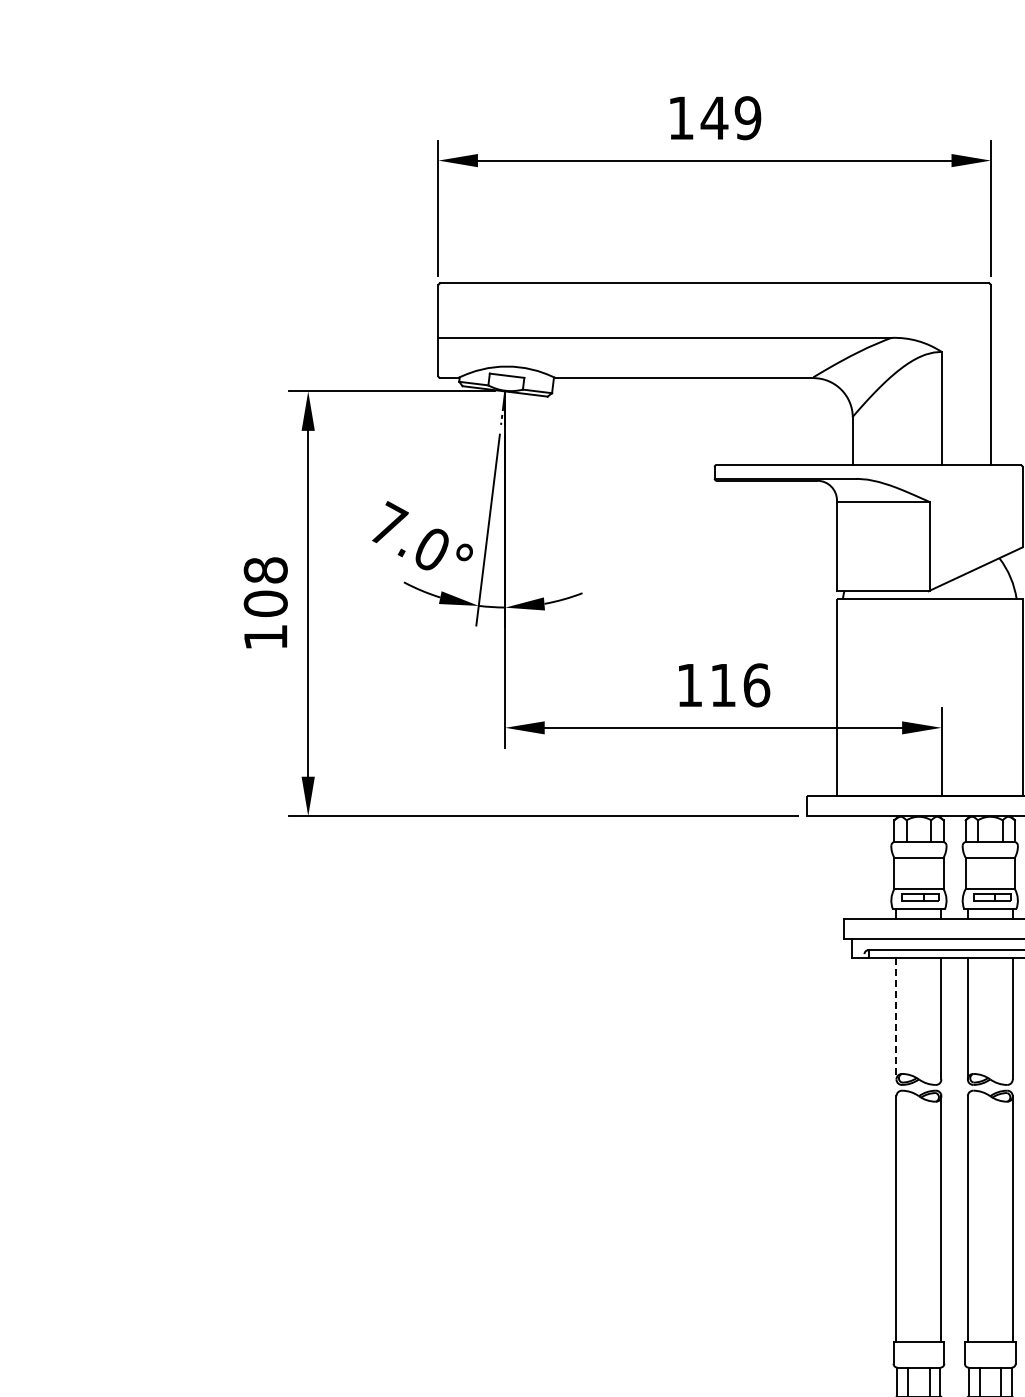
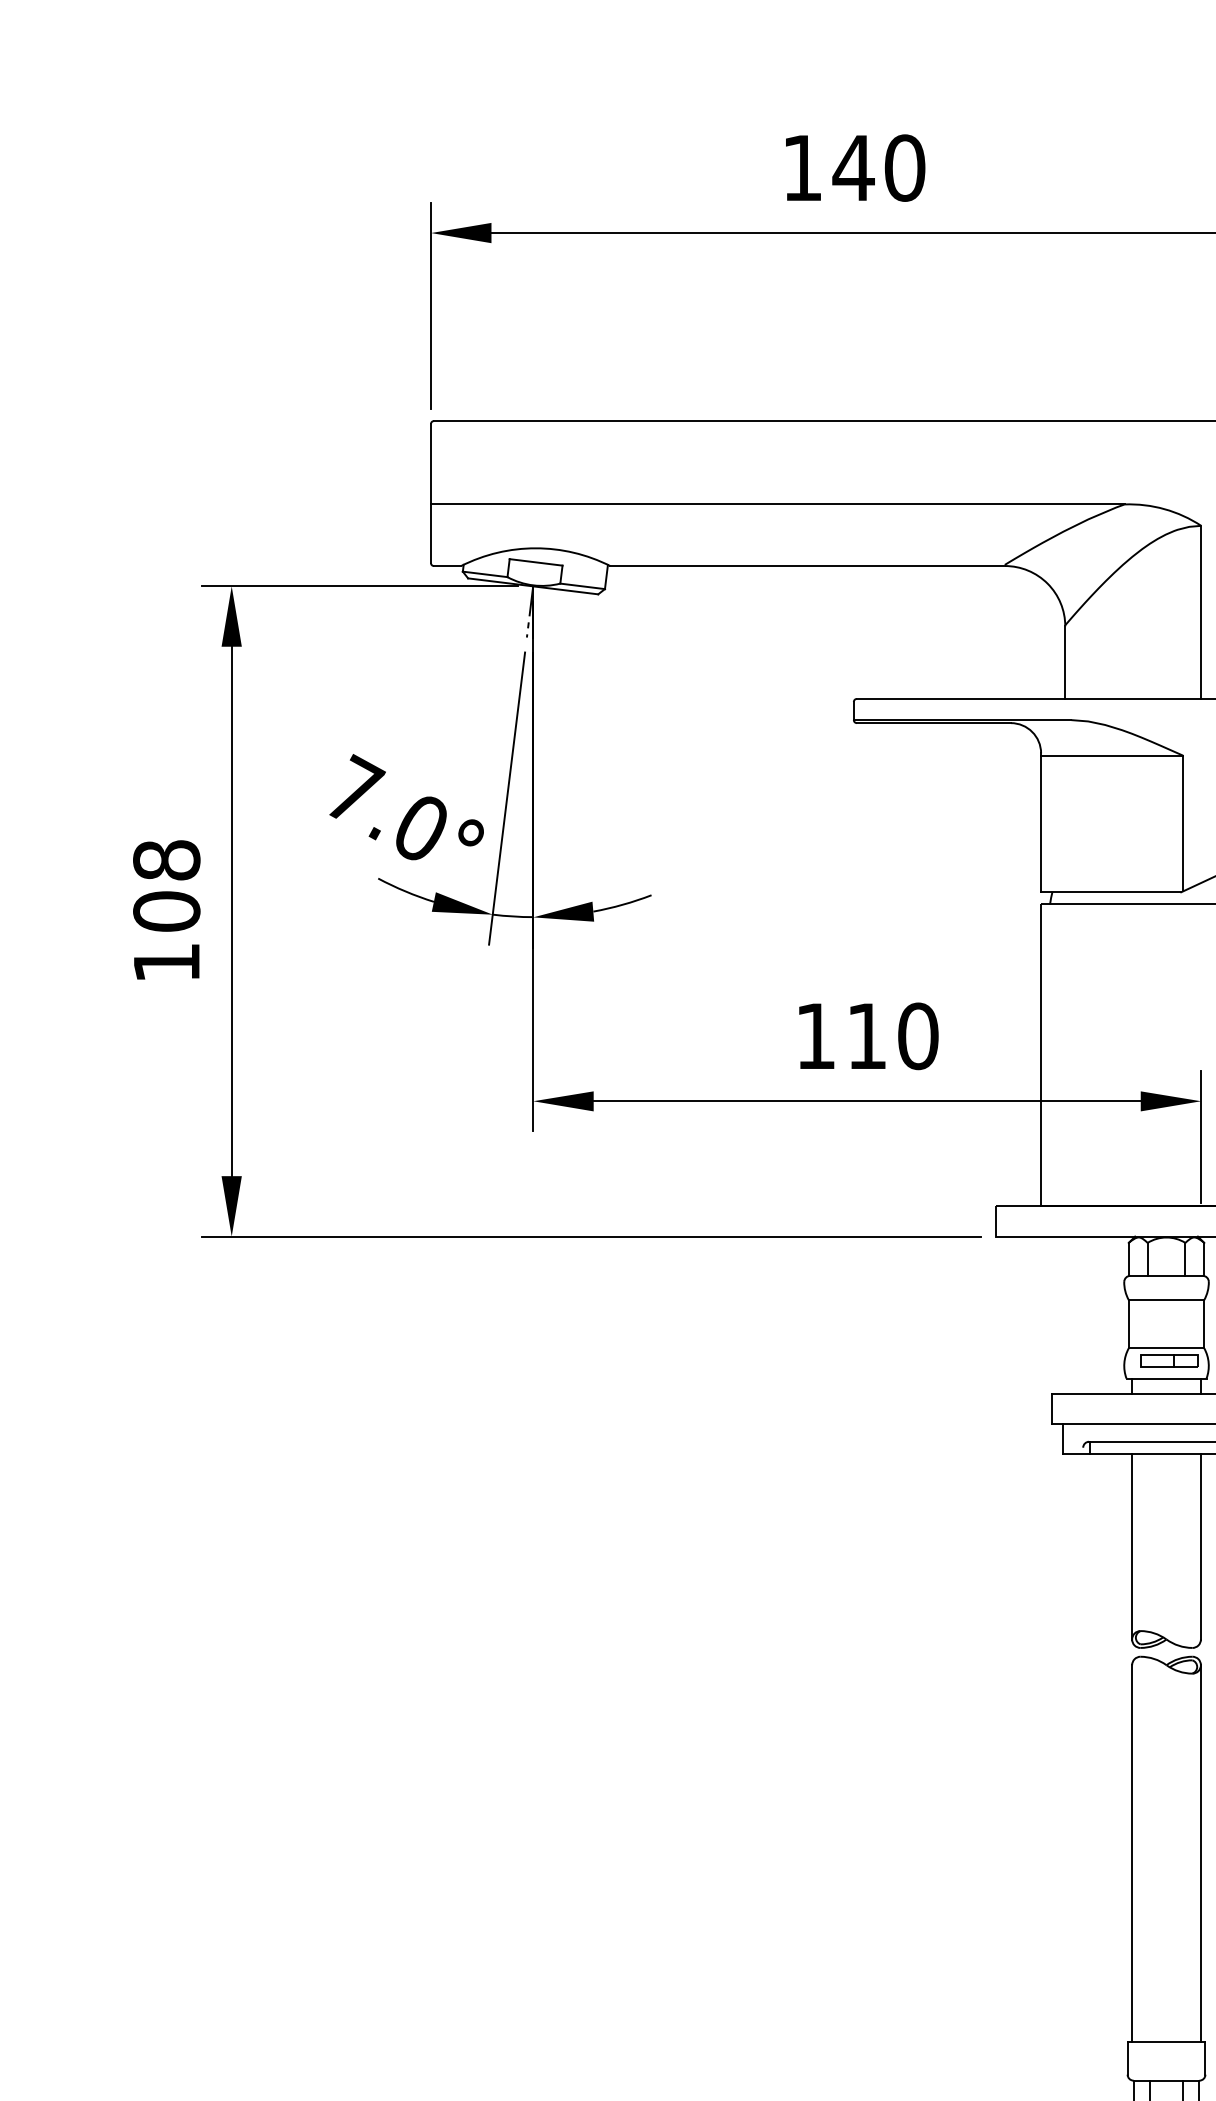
text: (747, 118) -> (904, 168), 149 -> 140
text: (756, 685) -> (917, 1036), 116 -> 110
line: (896, 1018) -> (1132, 1546), dashed -> solid

